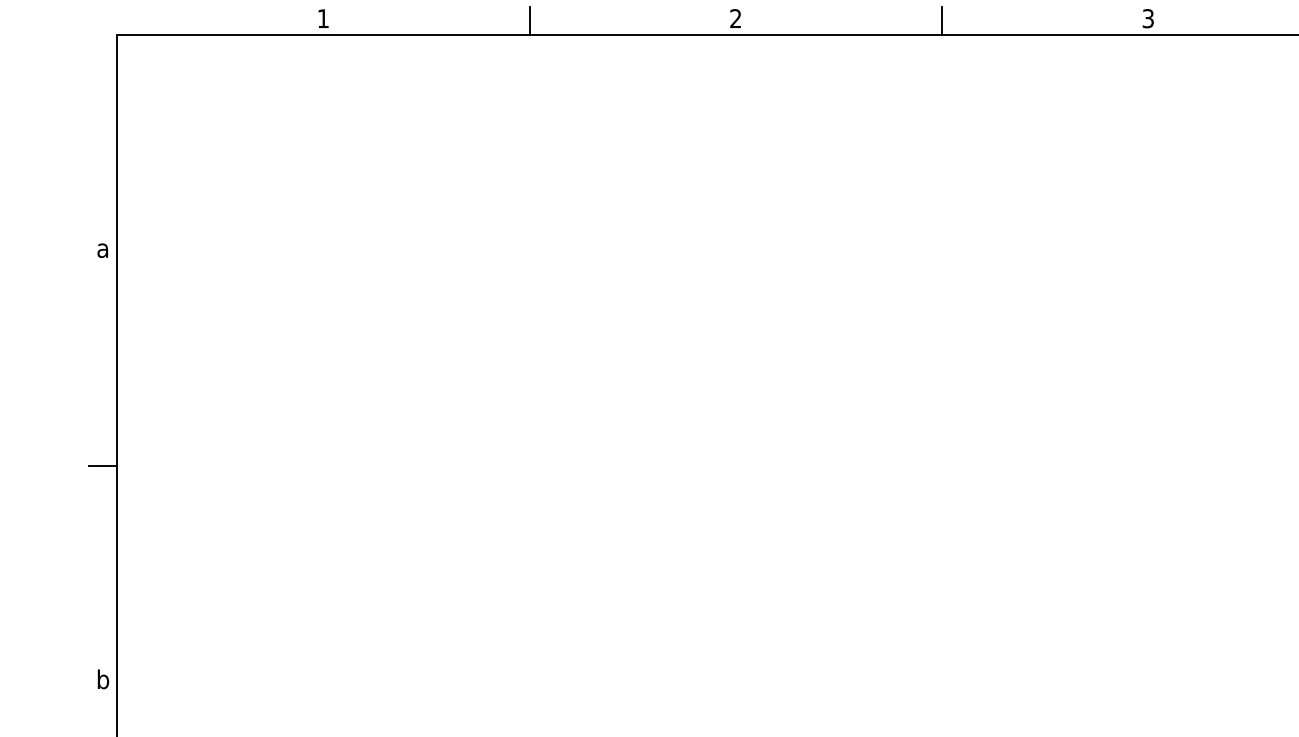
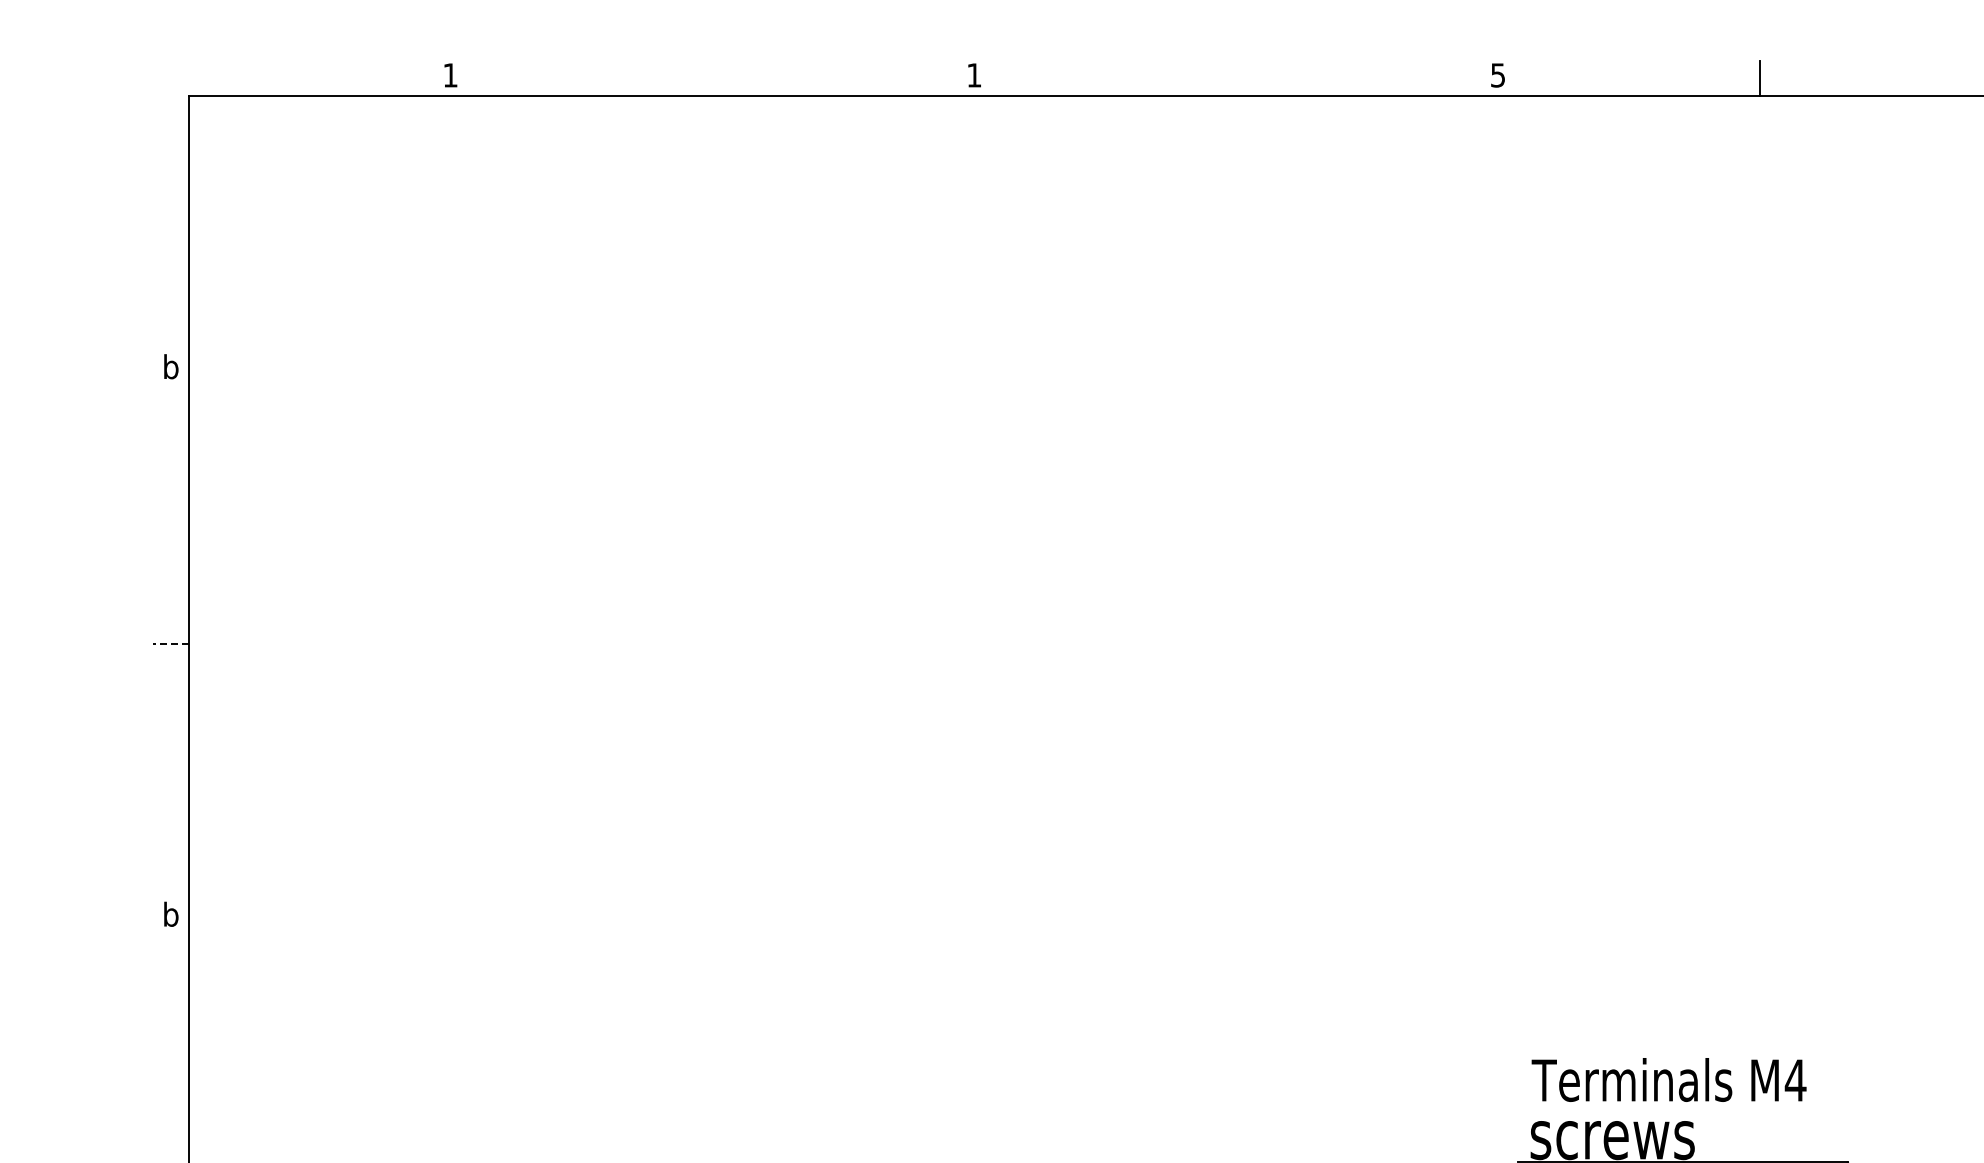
text: (1148, 17) -> (1498, 74), 3 -> 5
text: (735, 18) -> (973, 75), 2 -> 1
line: (529, 21) -> (712, 78), removed
line: (942, 21) -> (1236, 78), removed
text: (102, 247) -> (170, 366), a -> b
line: (102, 466) -> (170, 643), solid -> dashed

